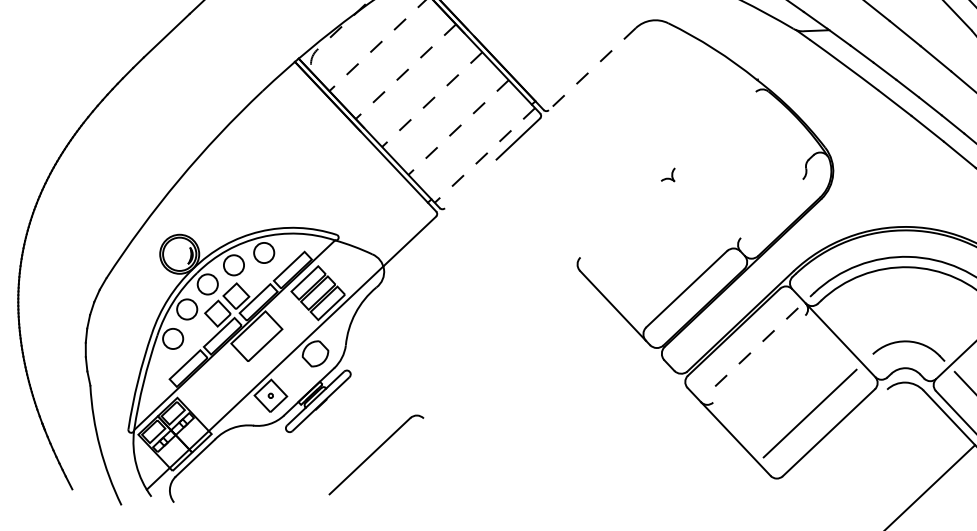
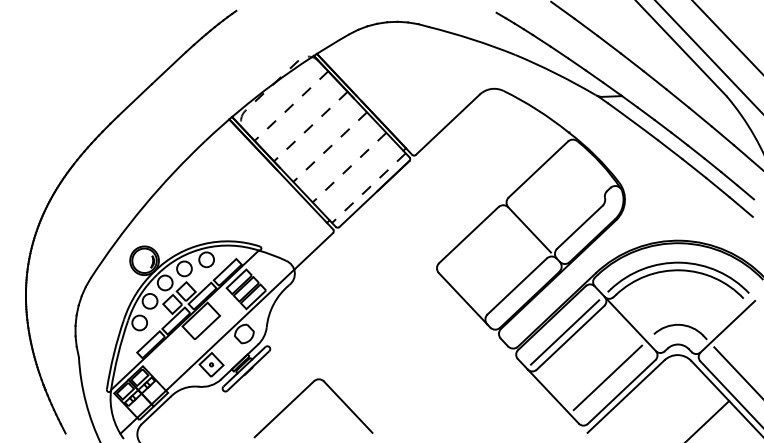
line: (591, 68) -> (447, 124), dashed -> solid
line: (715, 130) -> (538, 169), added
line: (492, 162) -> (374, 193), added
line: (771, 207) -> (579, 226), added
line: (703, 211) -> (529, 229), added
line: (620, 219) -> (468, 235), added
line: (752, 351) -> (565, 332), dashed -> solid
line: (759, 358) -> (570, 337), added
line: (834, 438) -> (625, 396), added
line: (457, 452) -> (348, 406), added

